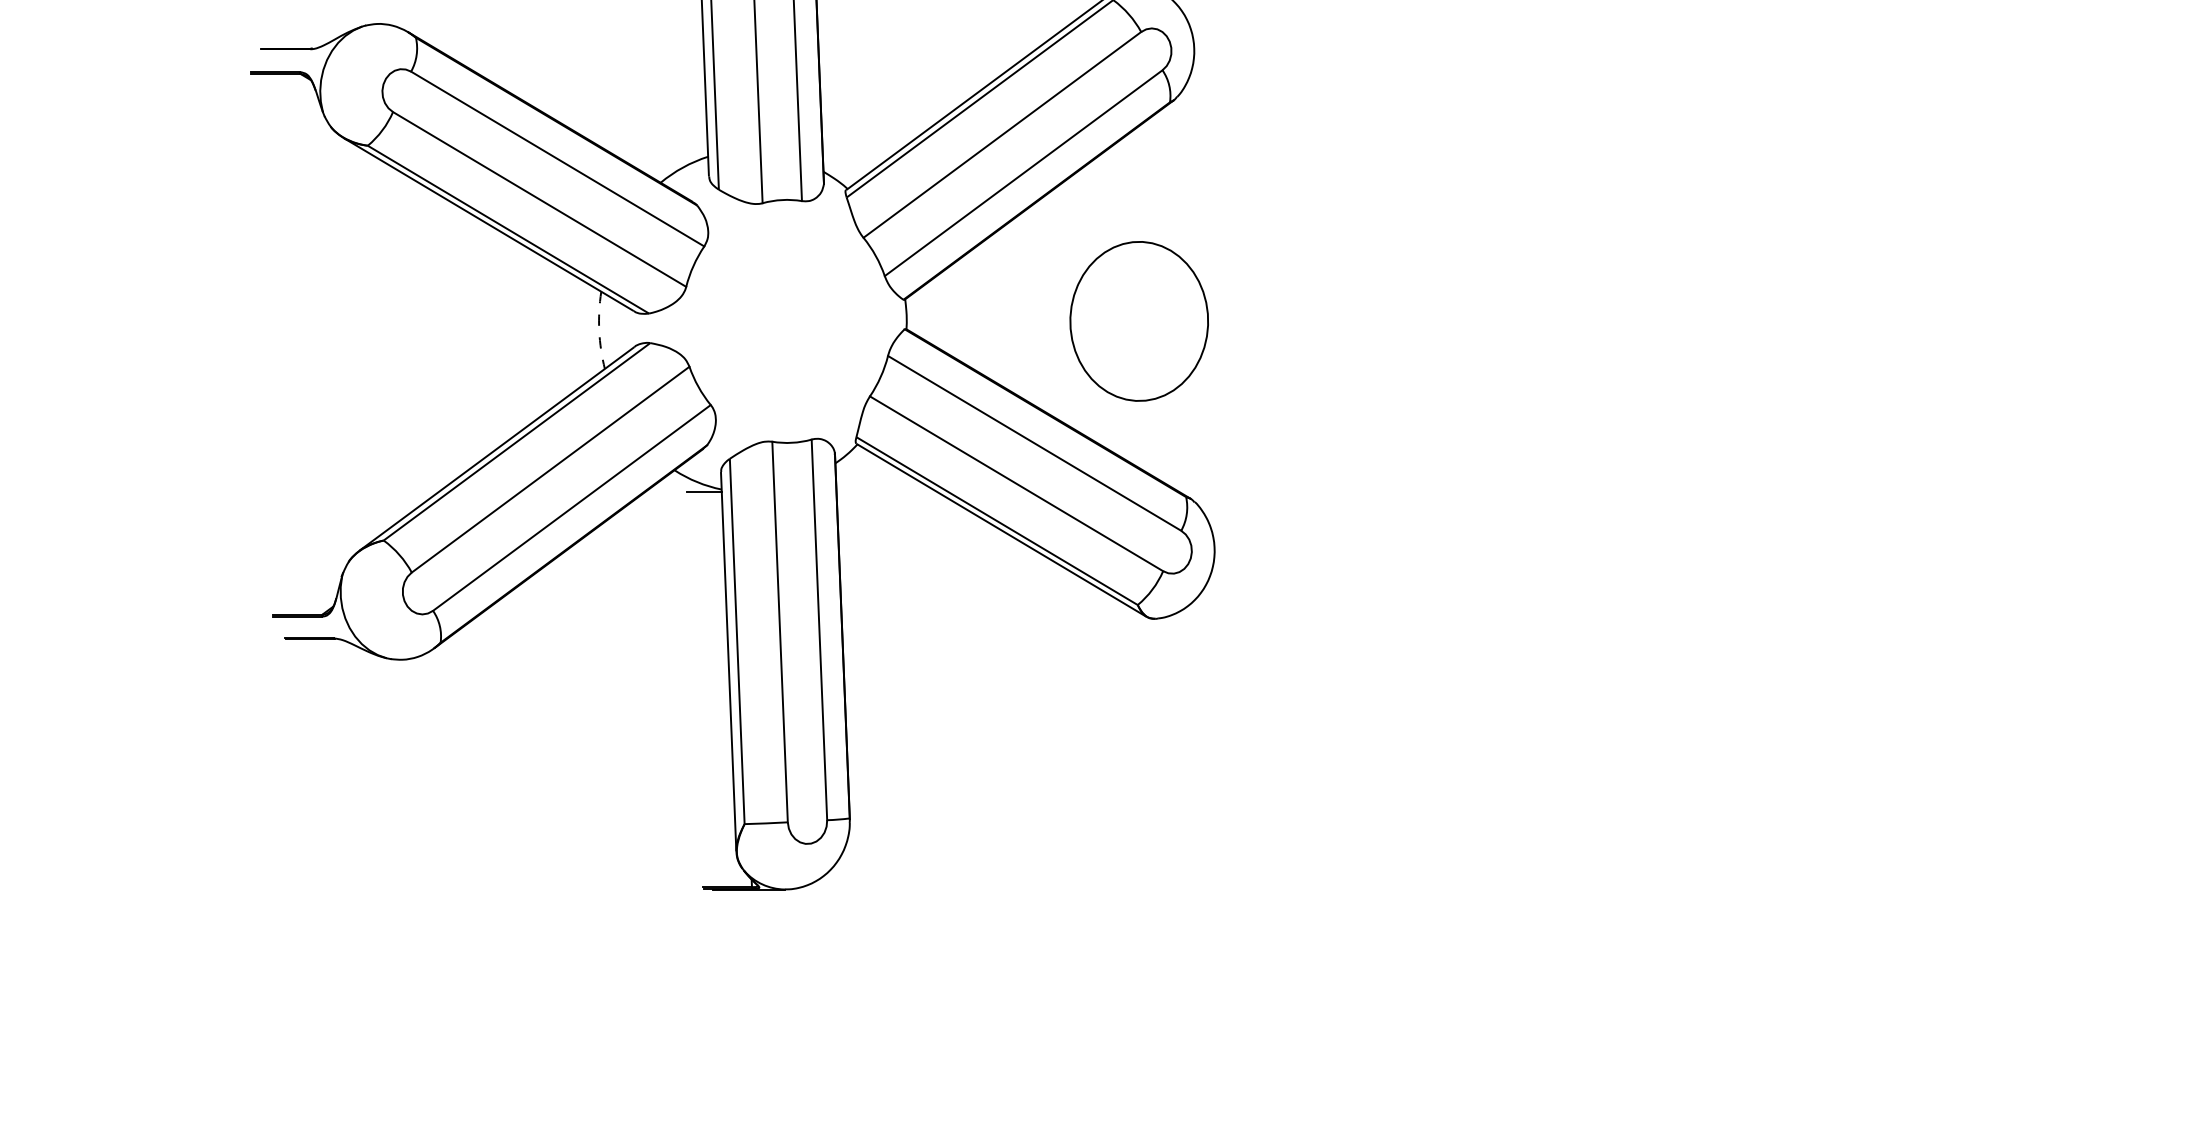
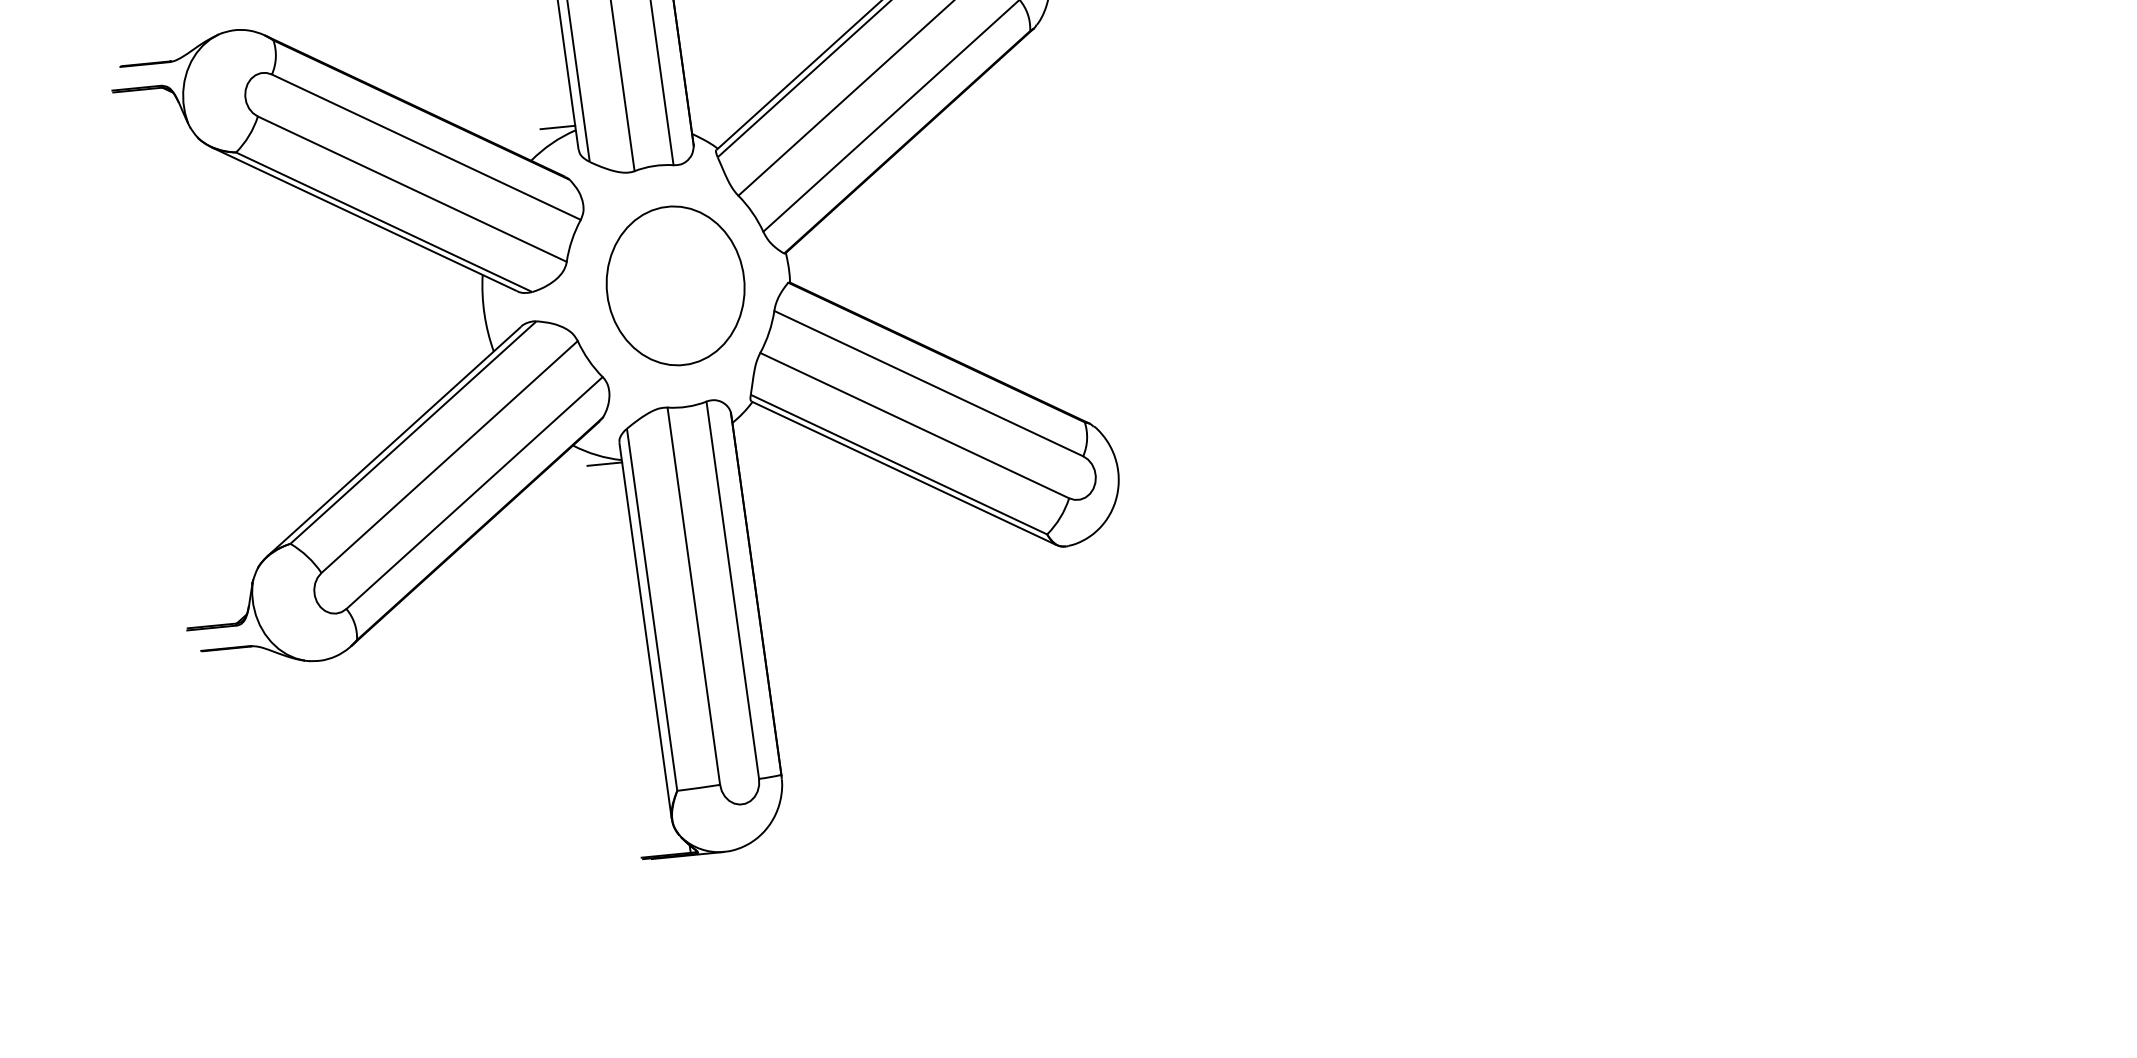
line: (690, 152) -> (557, 127), added
part: (1138, 321) -> (674, 286), moved
arc: (599, 330) -> (484, 313), dashed -> solid

